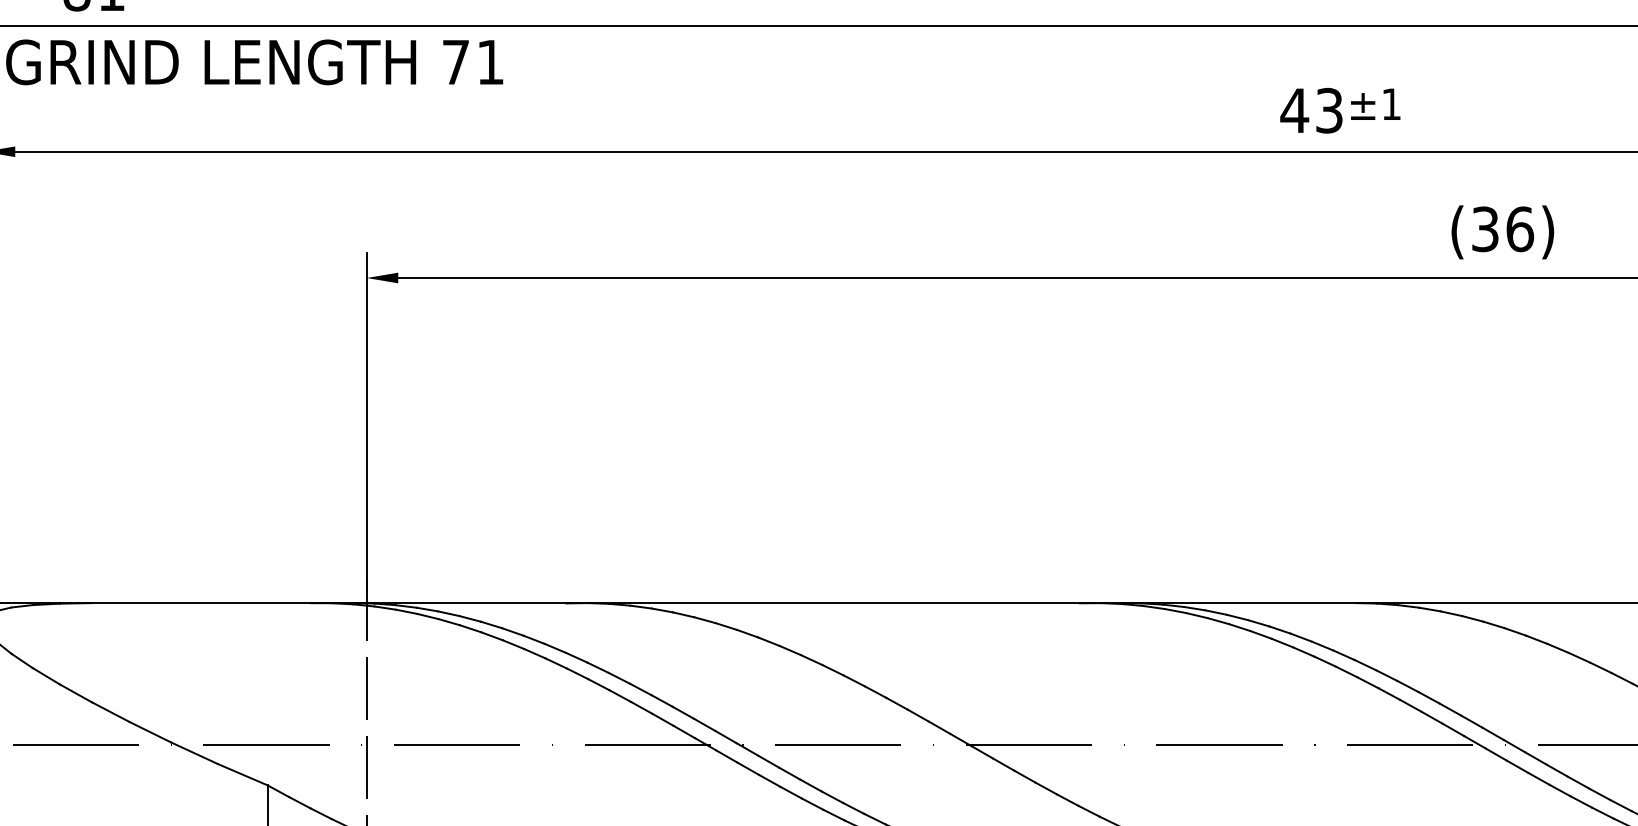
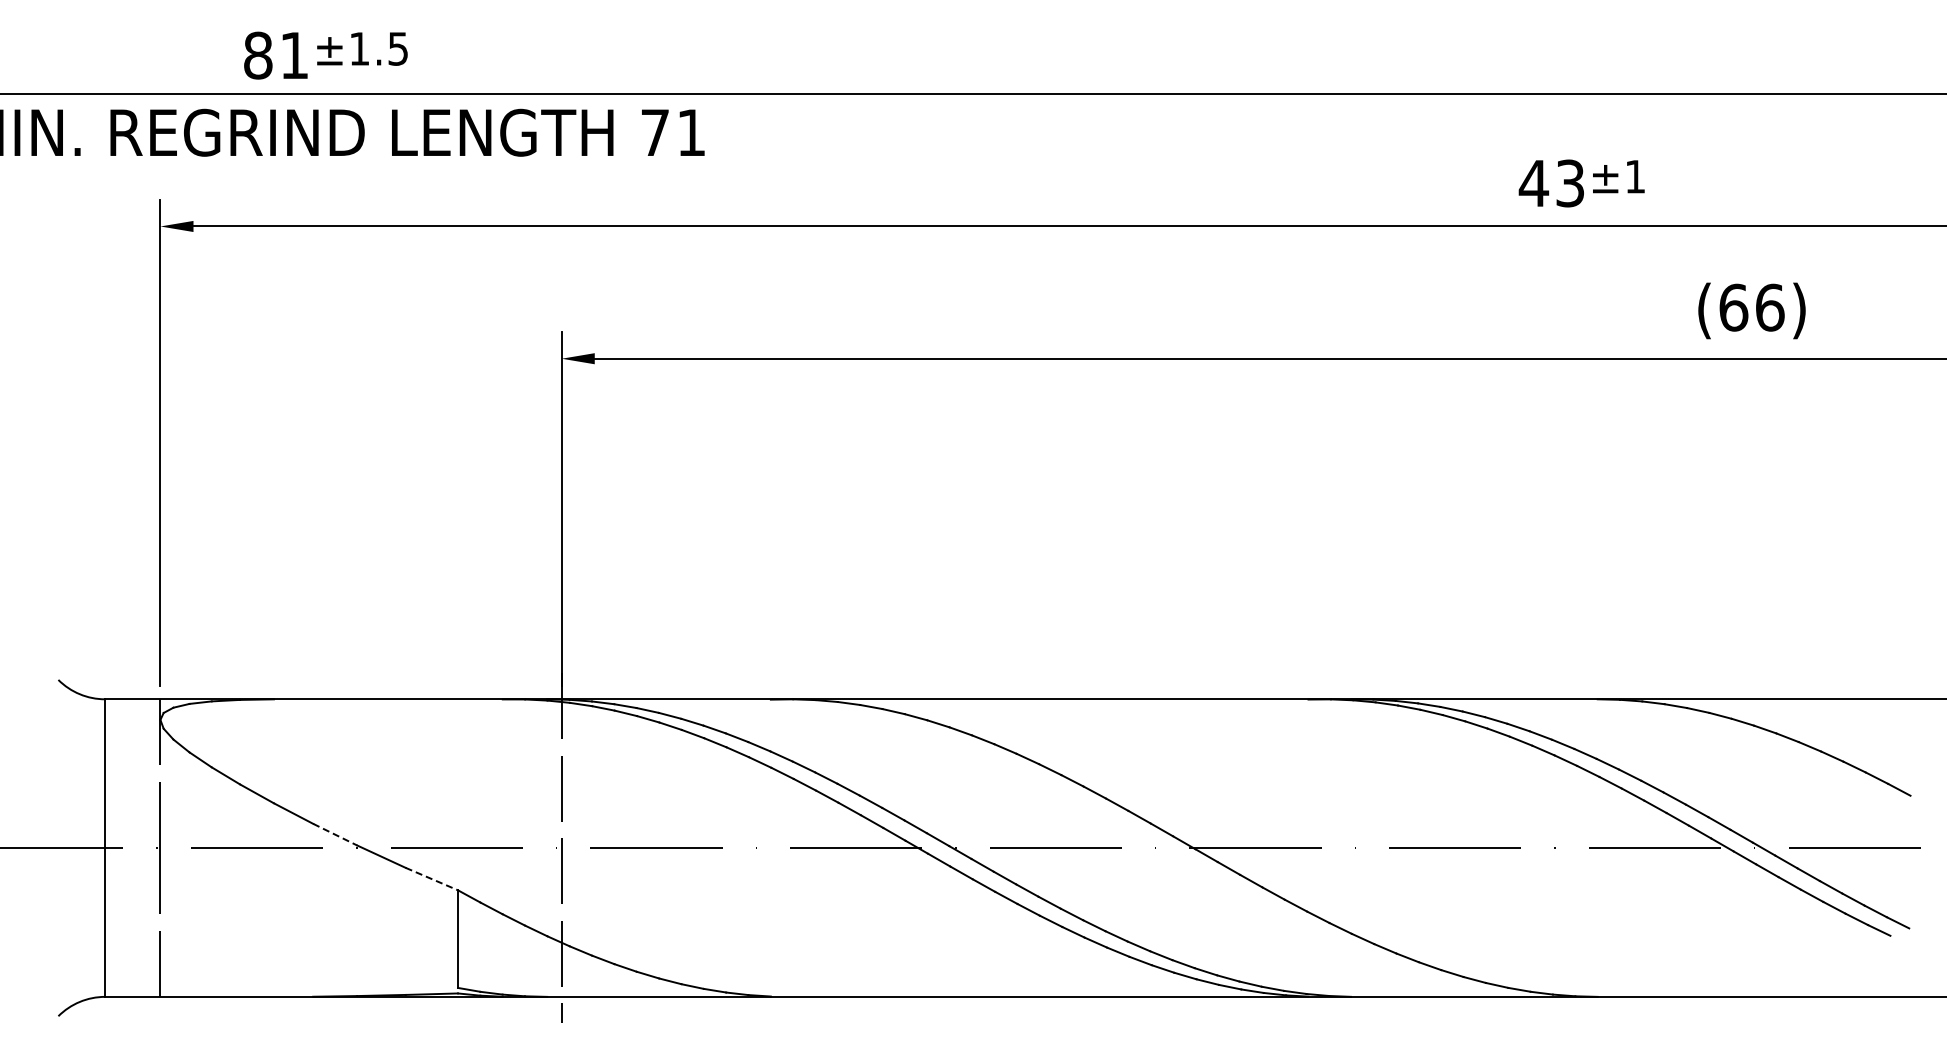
text: (1485, 229) -> (1733, 307), (36) -> (66)
line: (150, 732) -> (335, 834), solid -> dashed
line: (243, 775) -> (432, 879), solid -> dashed

